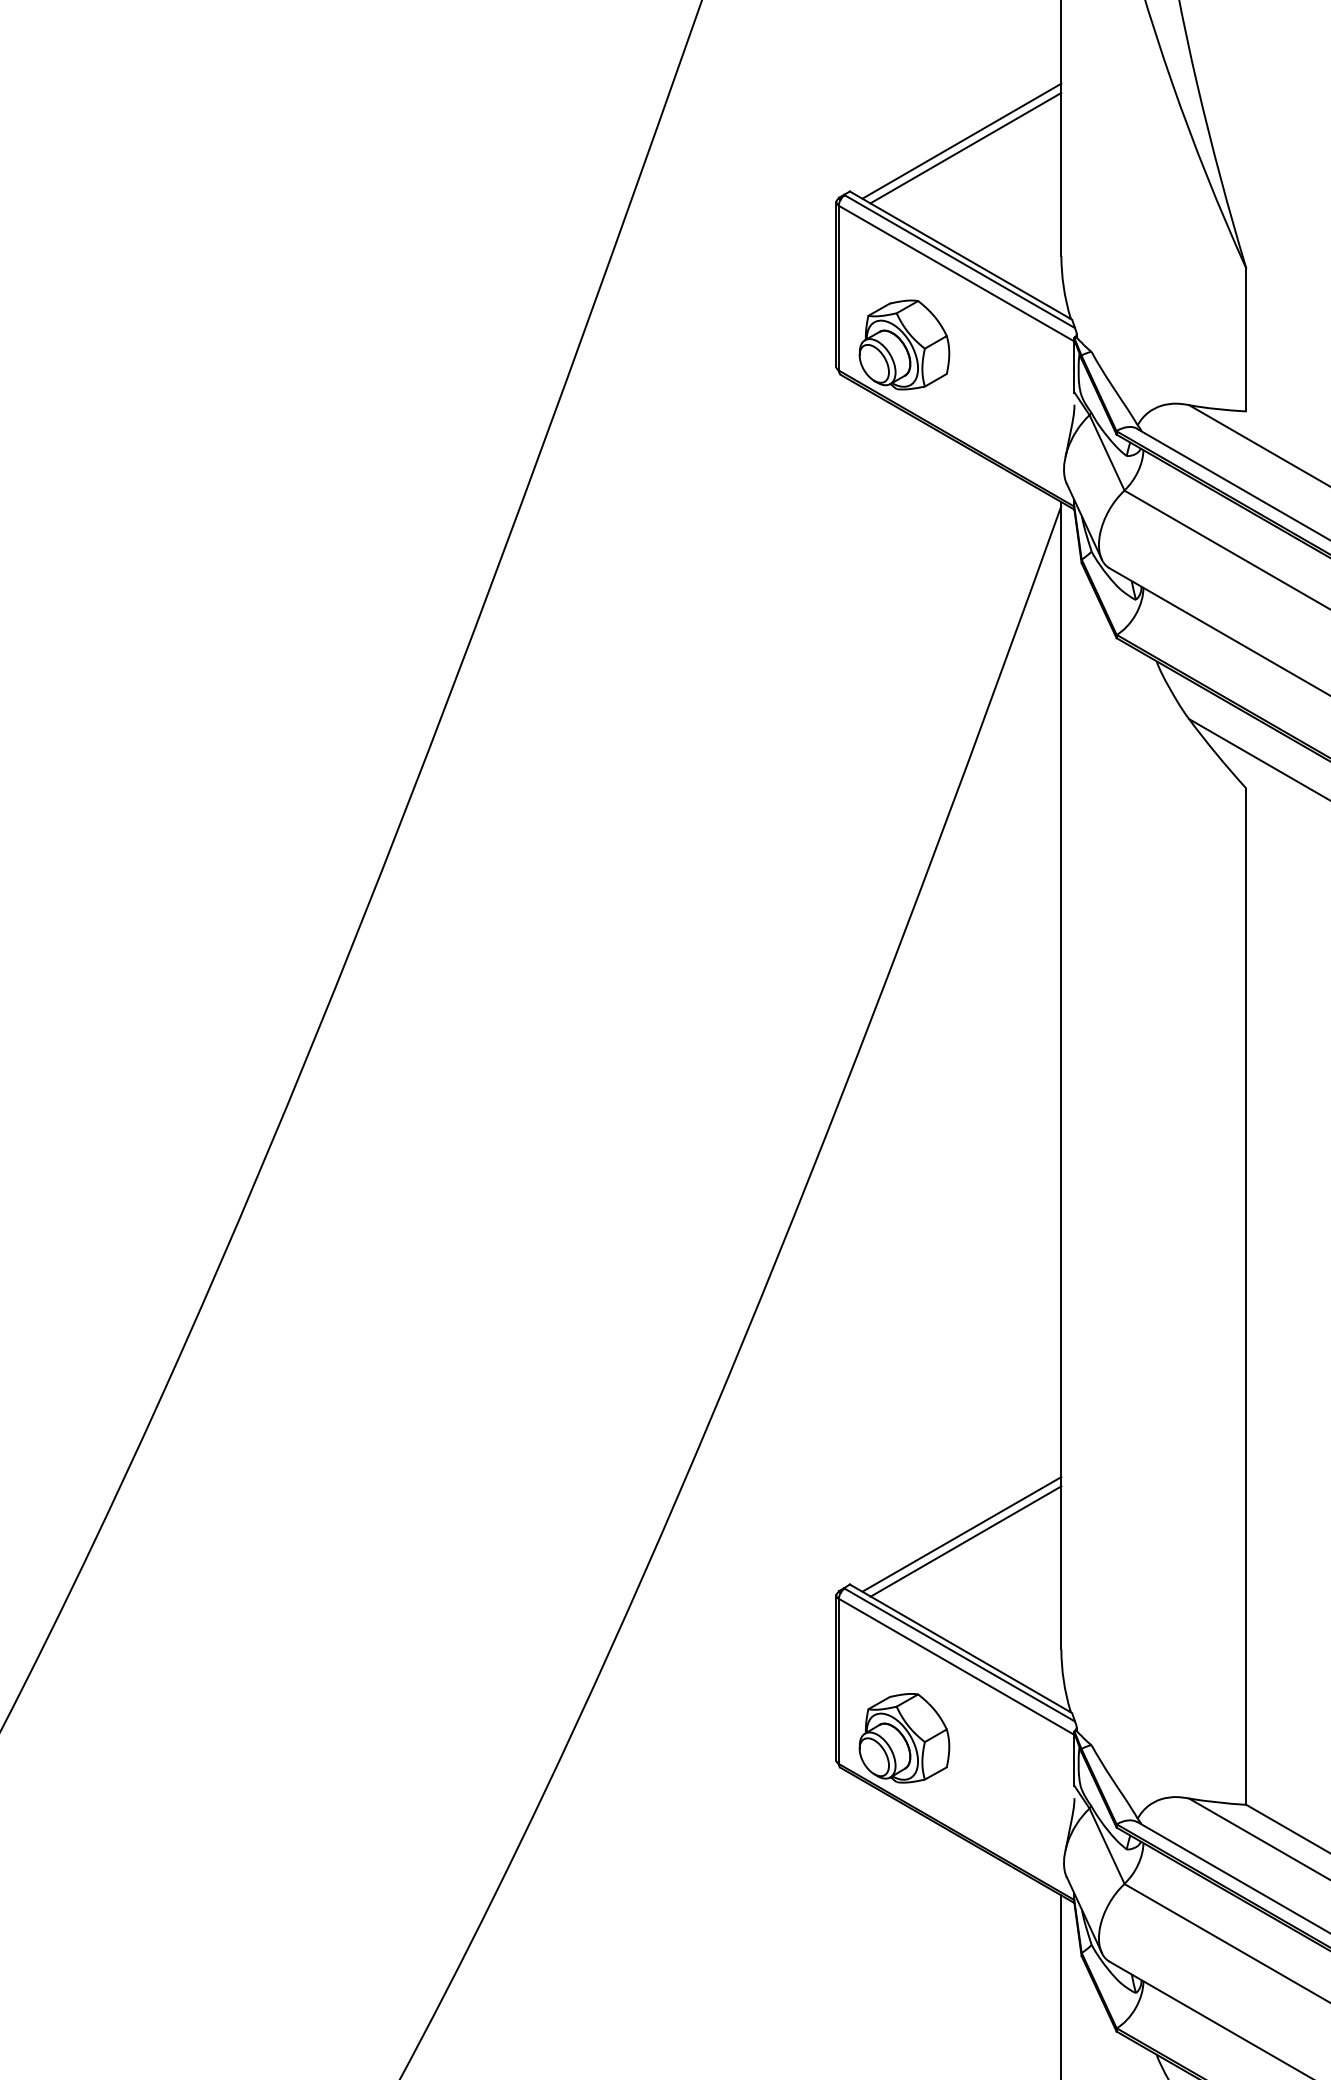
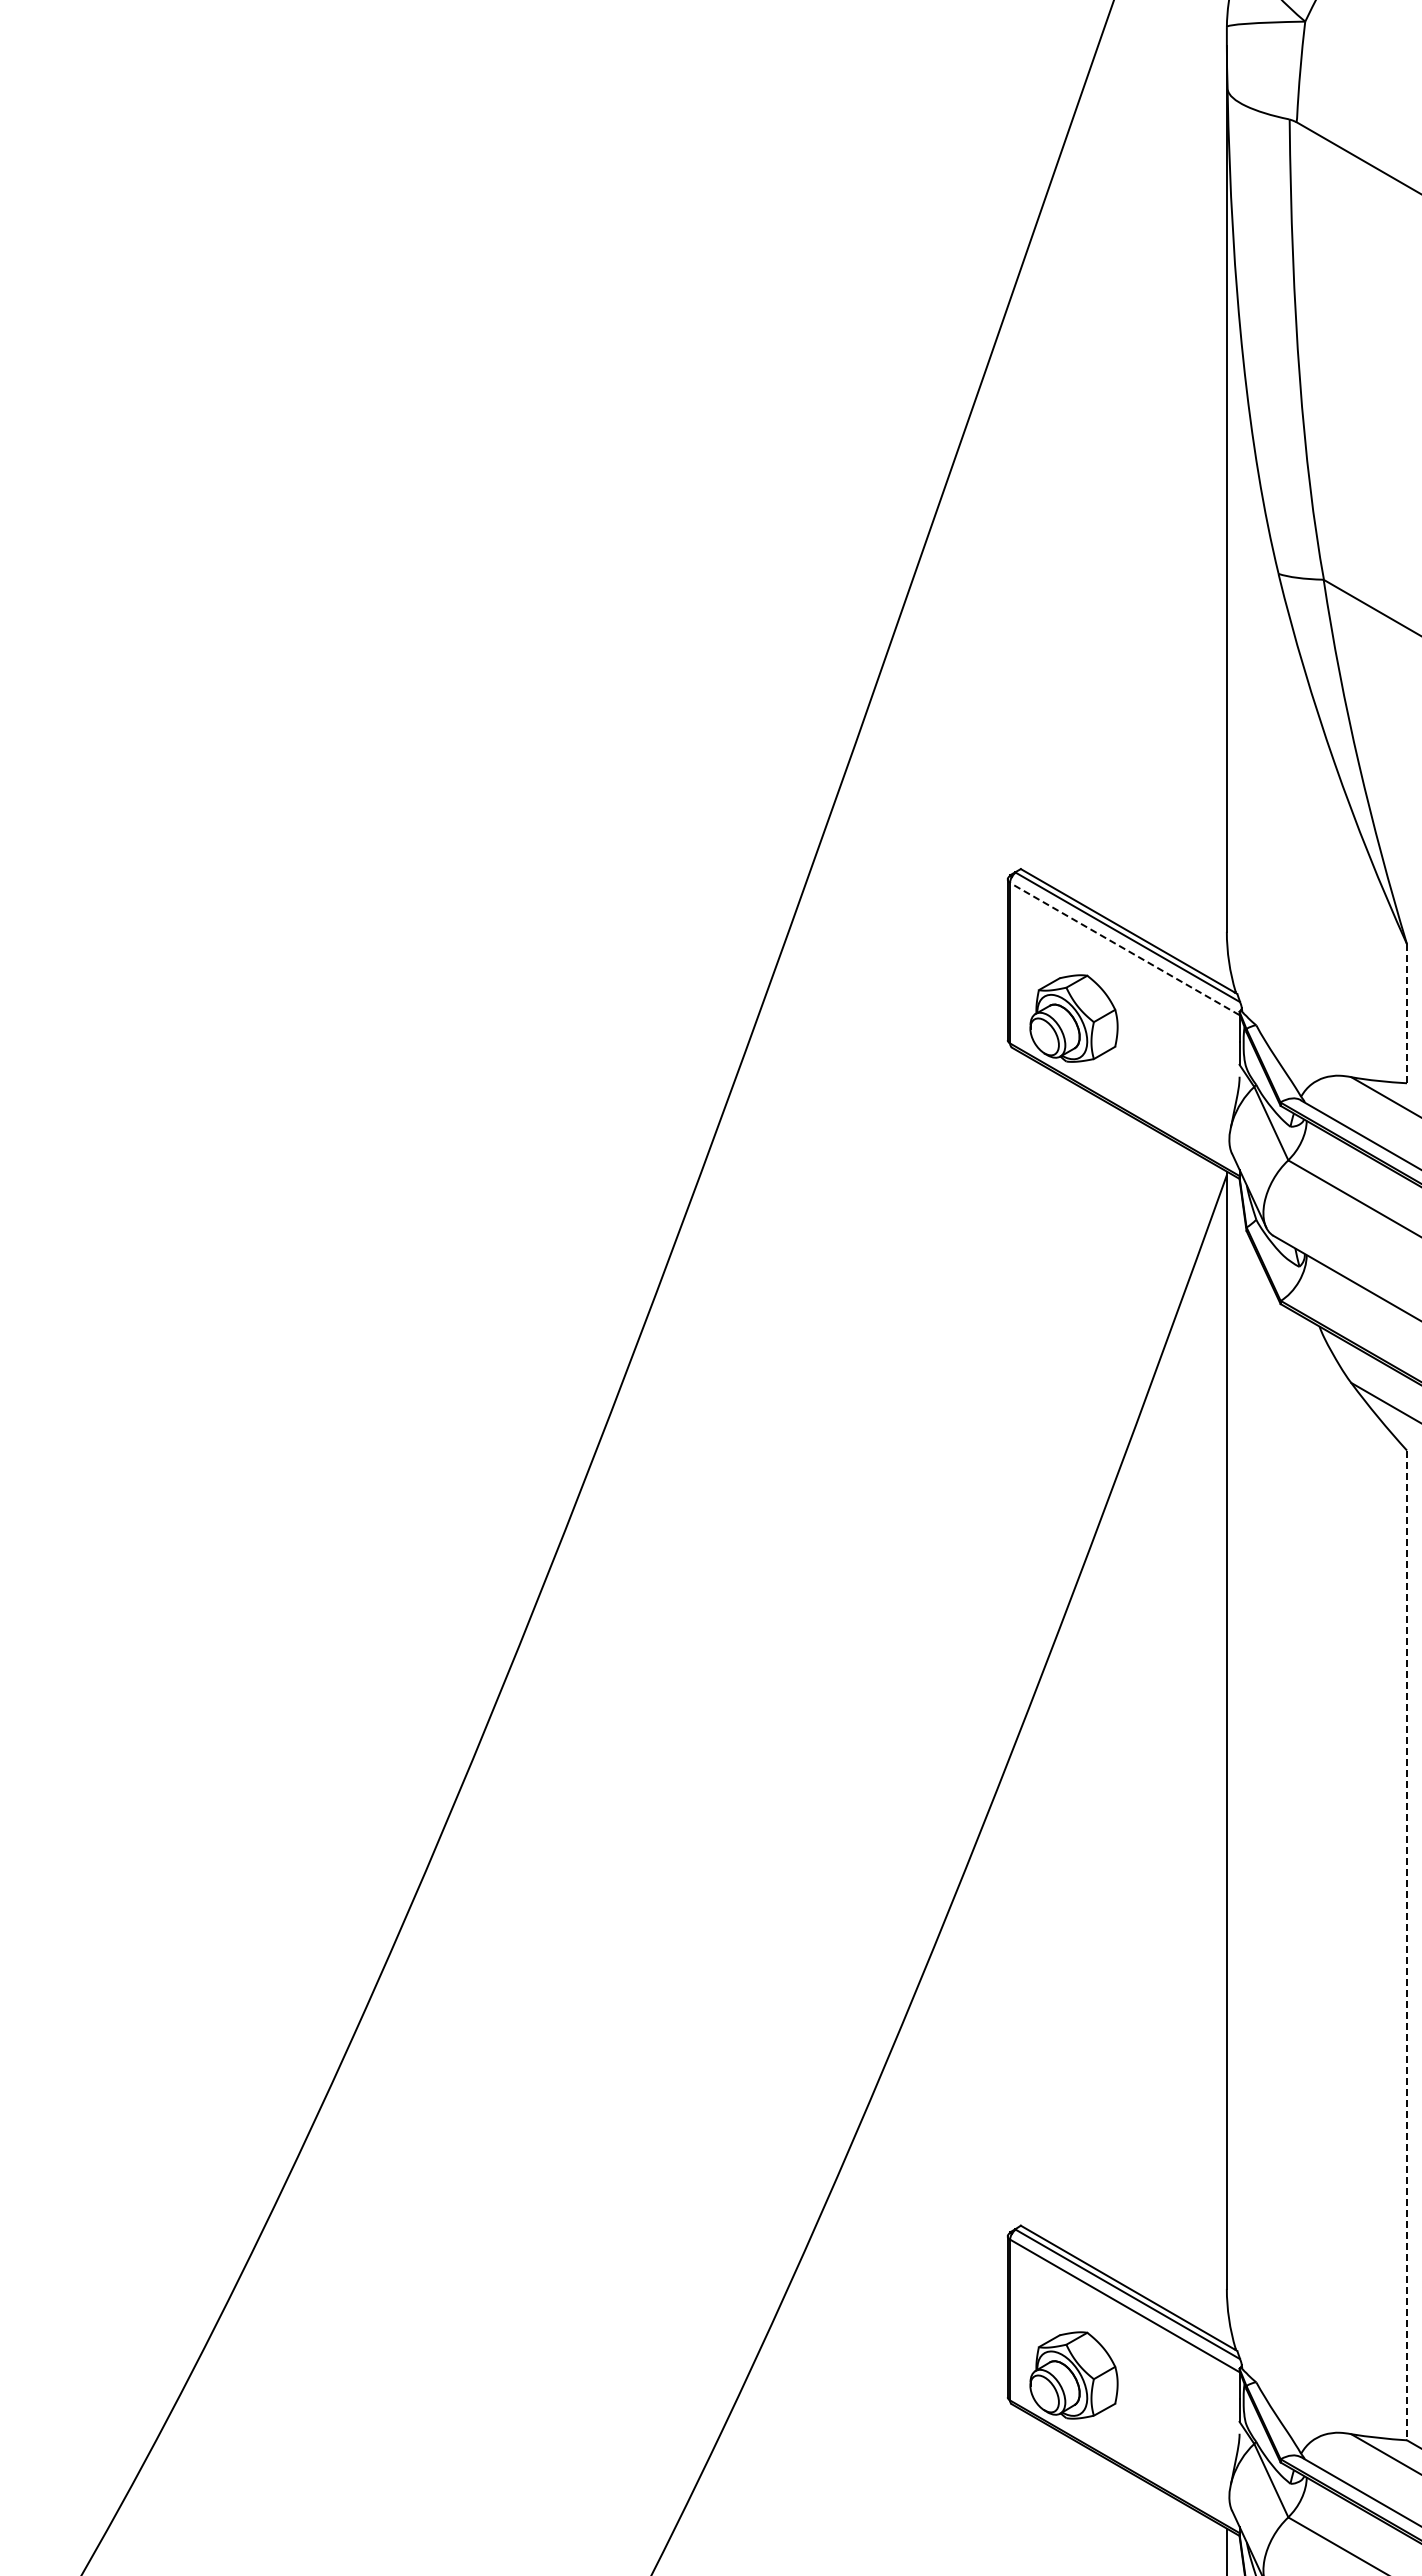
line: (961, 141) -> (1129, 820), removed
line: (965, 147) -> (1133, 826), removed
line: (956, 273) -> (1124, 948), solid -> dashed
line: (1246, 339) -> (1407, 1013), solid -> dashed
line: (1246, 1296) -> (1407, 1945), solid -> dashed
line: (961, 1533) -> (1129, 2176), removed
line: (965, 1541) -> (1133, 2183), removed

